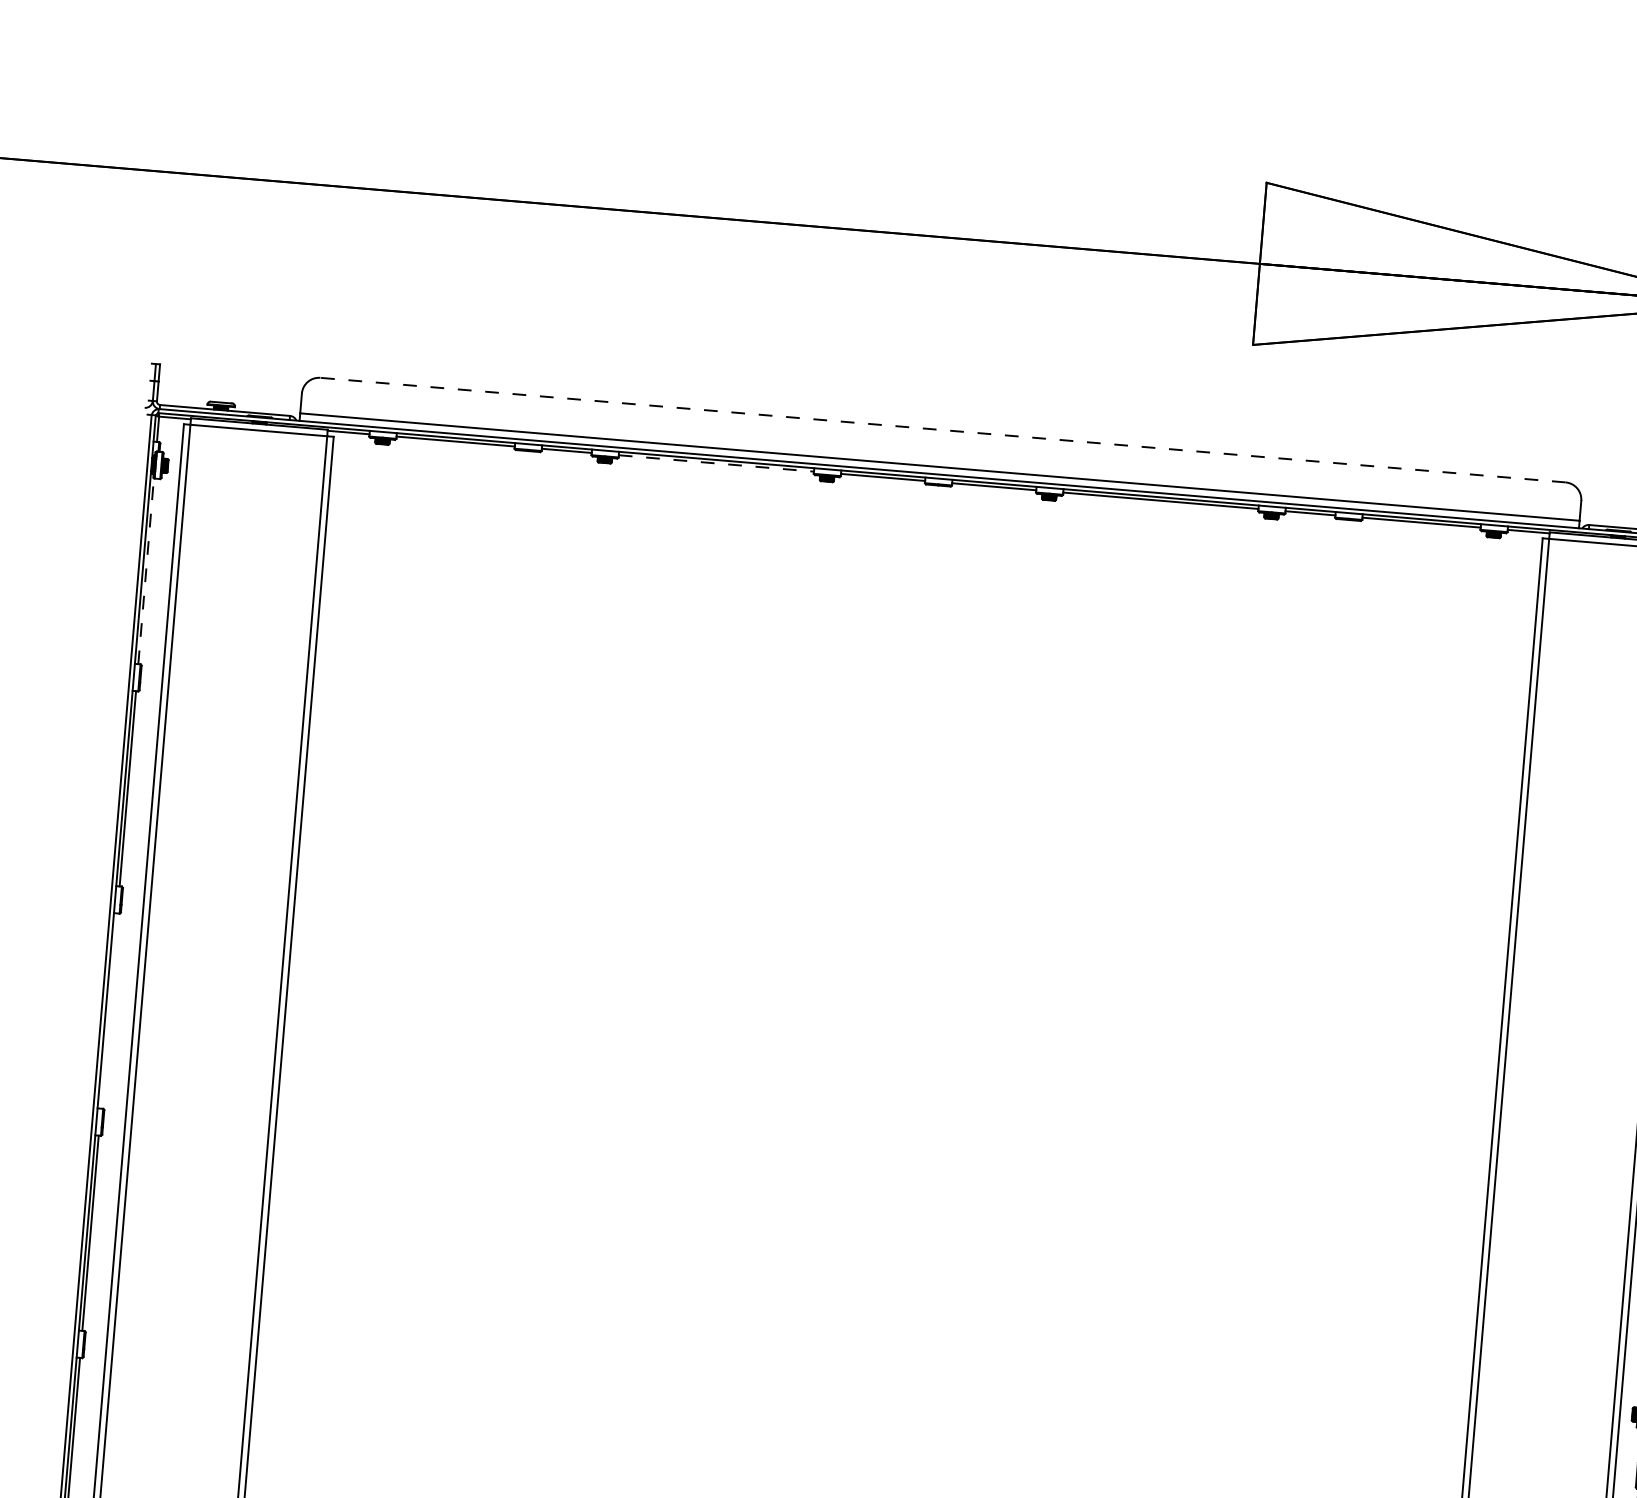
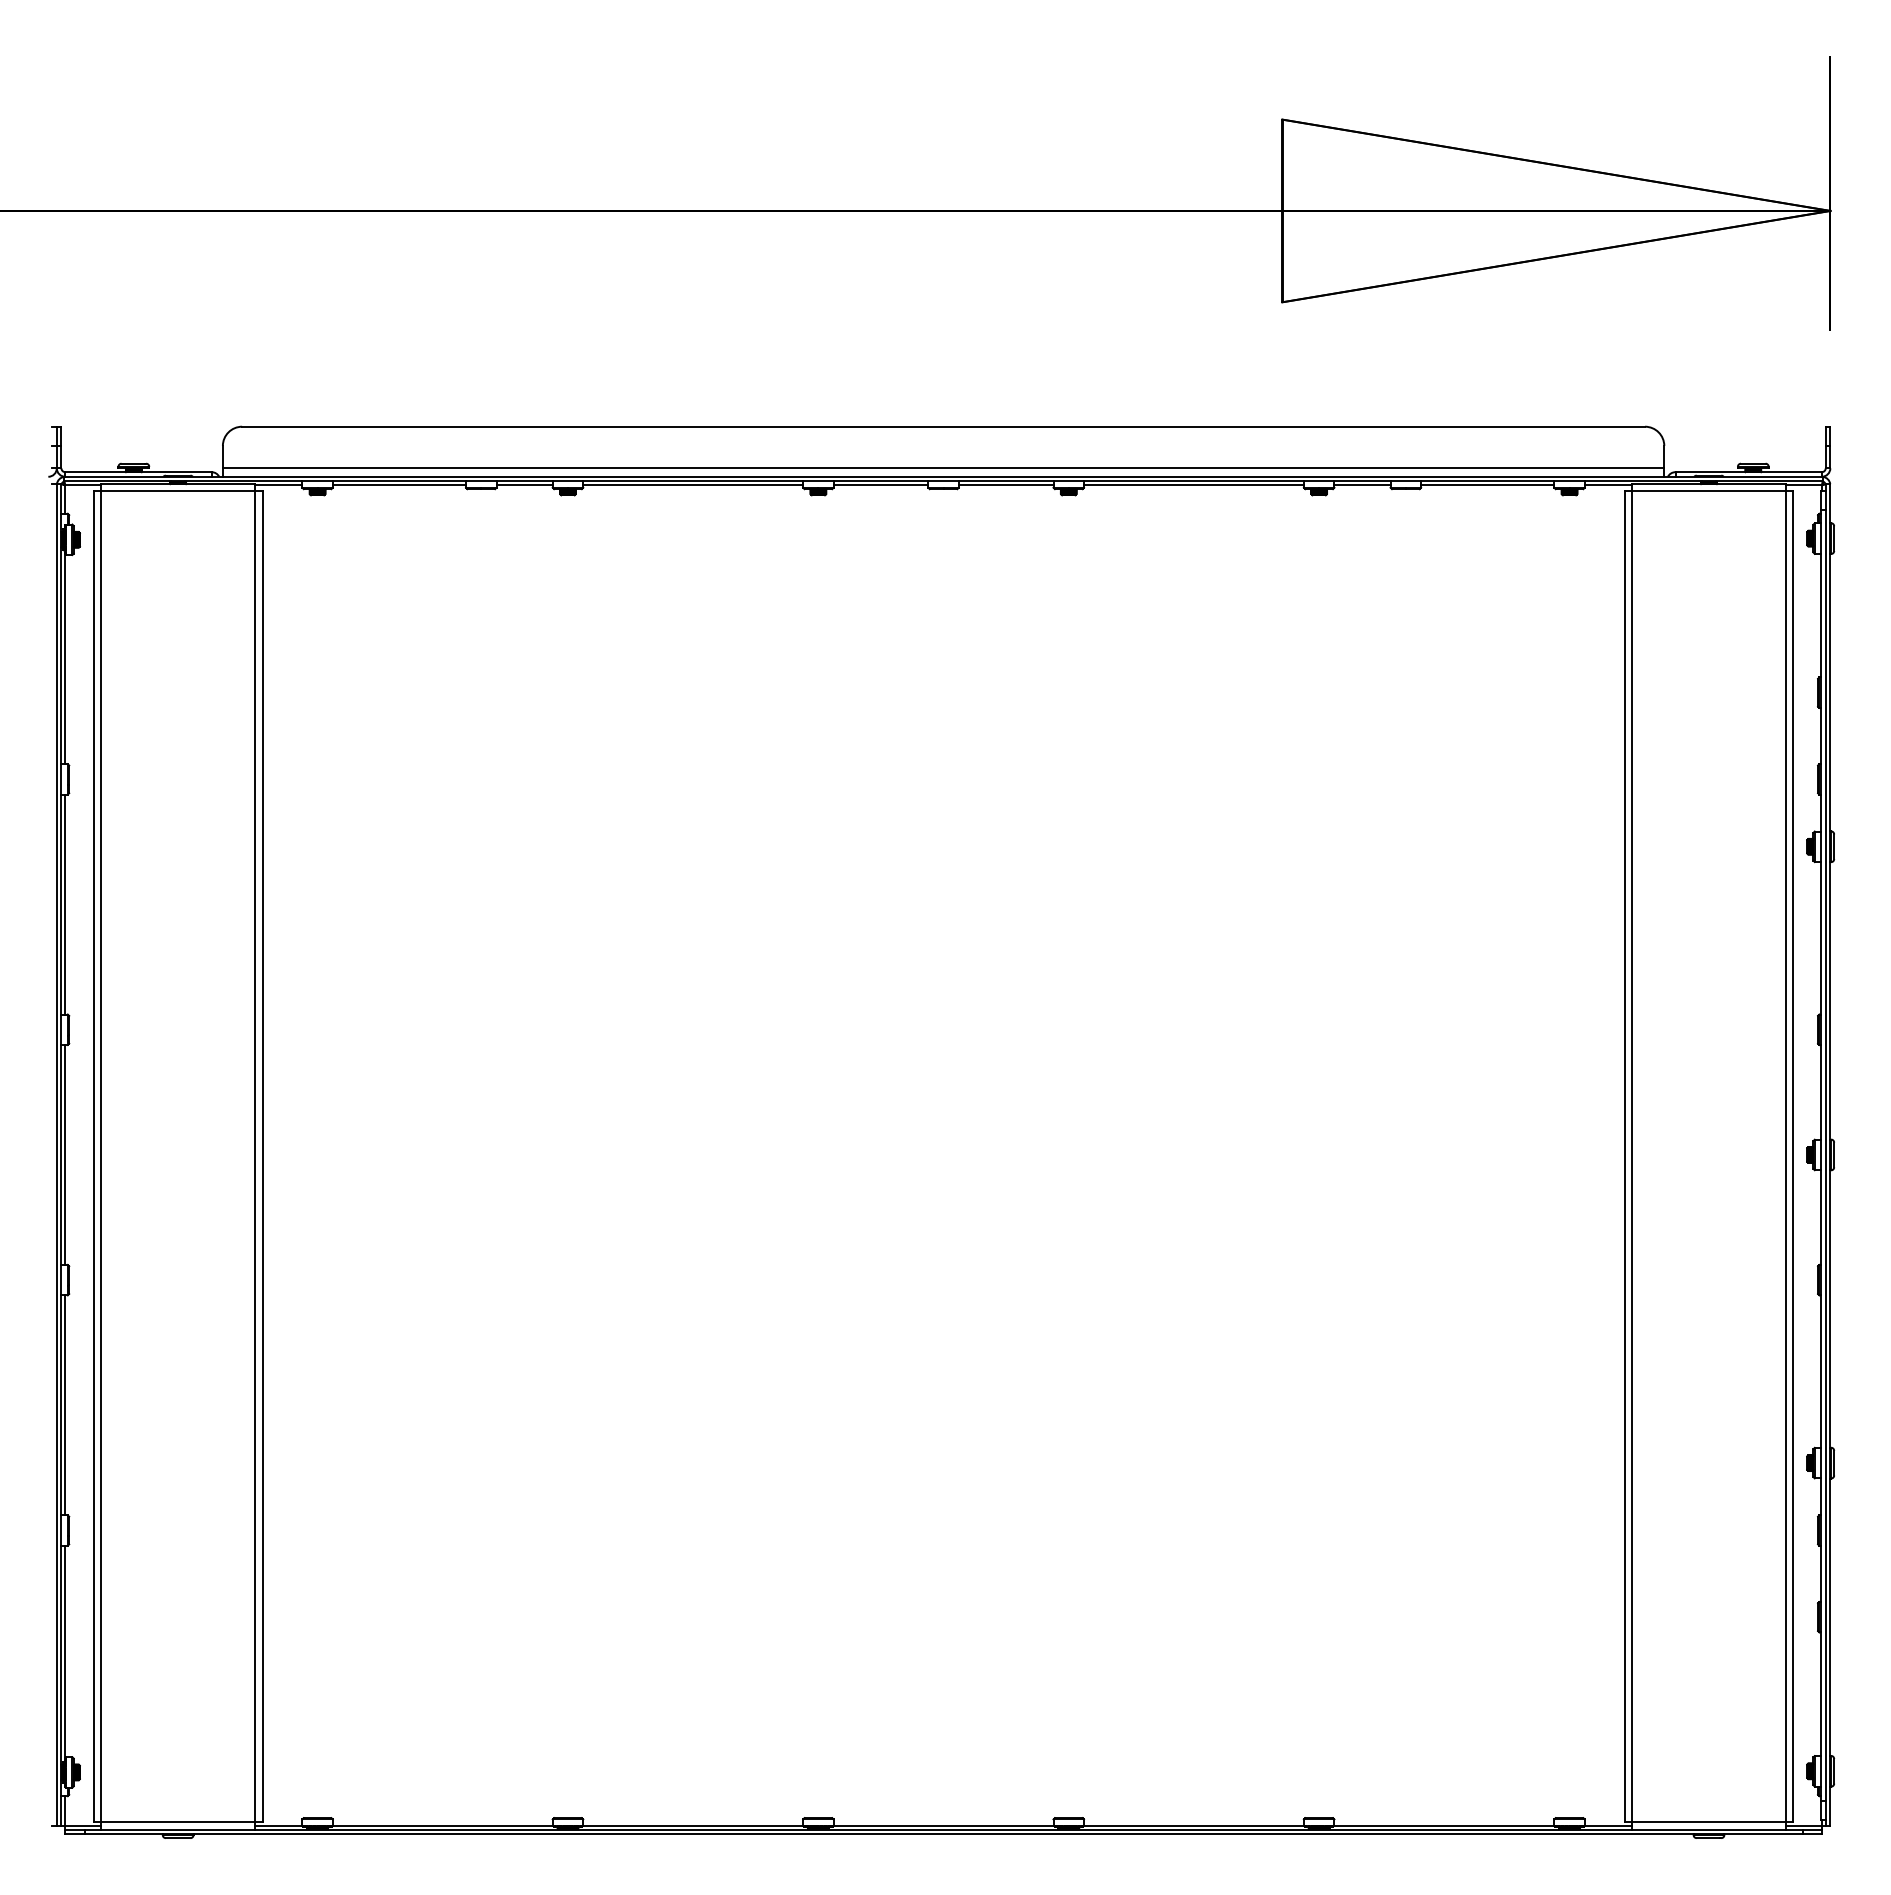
line: (942, 429) -> (943, 426), dashed -> solid
line: (716, 463) -> (693, 485), dashed -> solid
line: (146, 570) -> (65, 658), dashed -> solid
line: (109, 1010) -> (65, 1154), added

